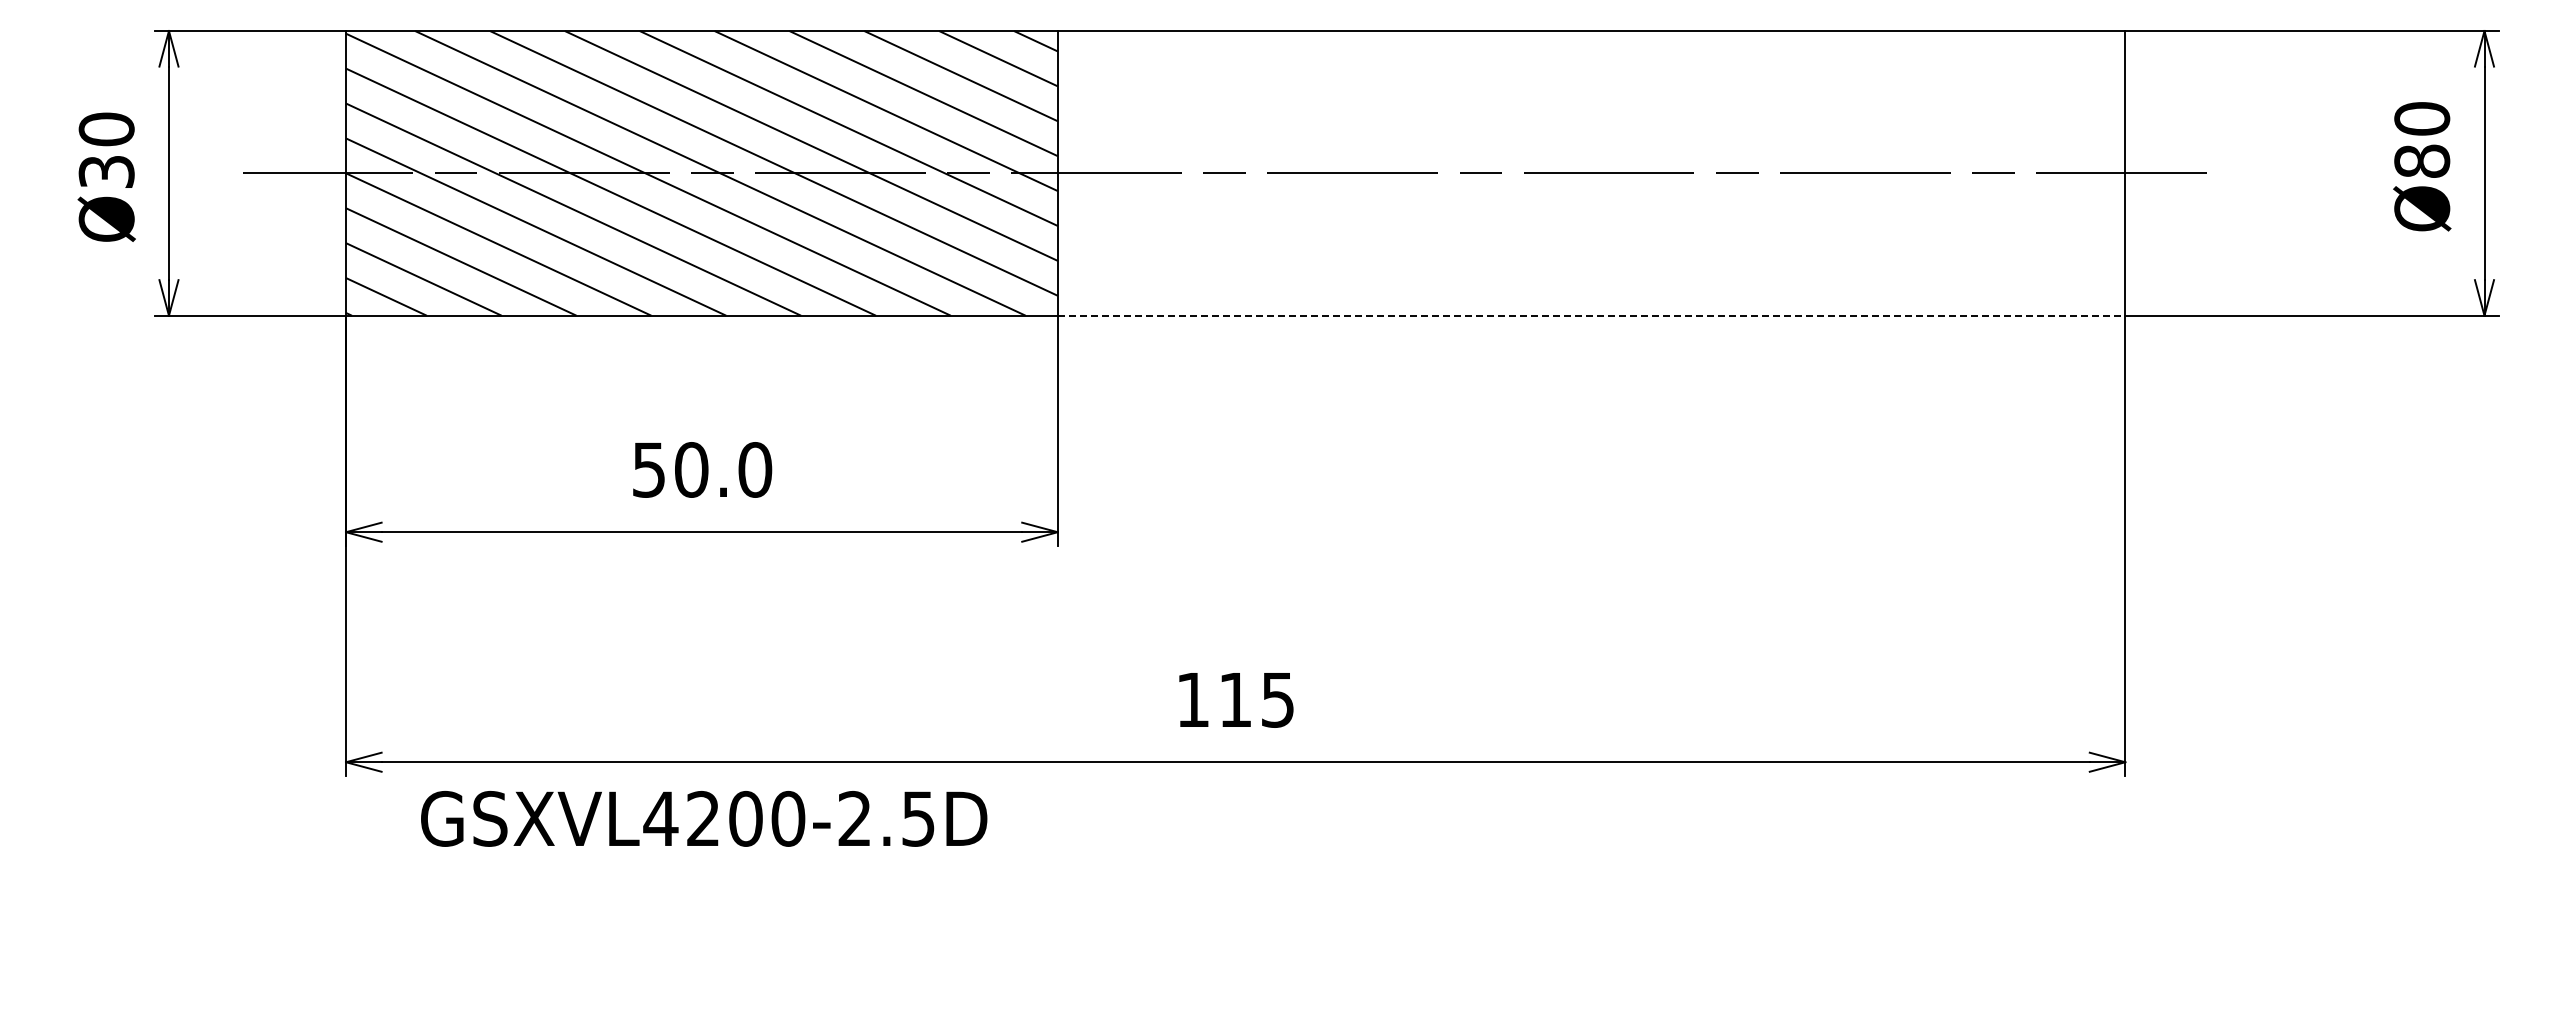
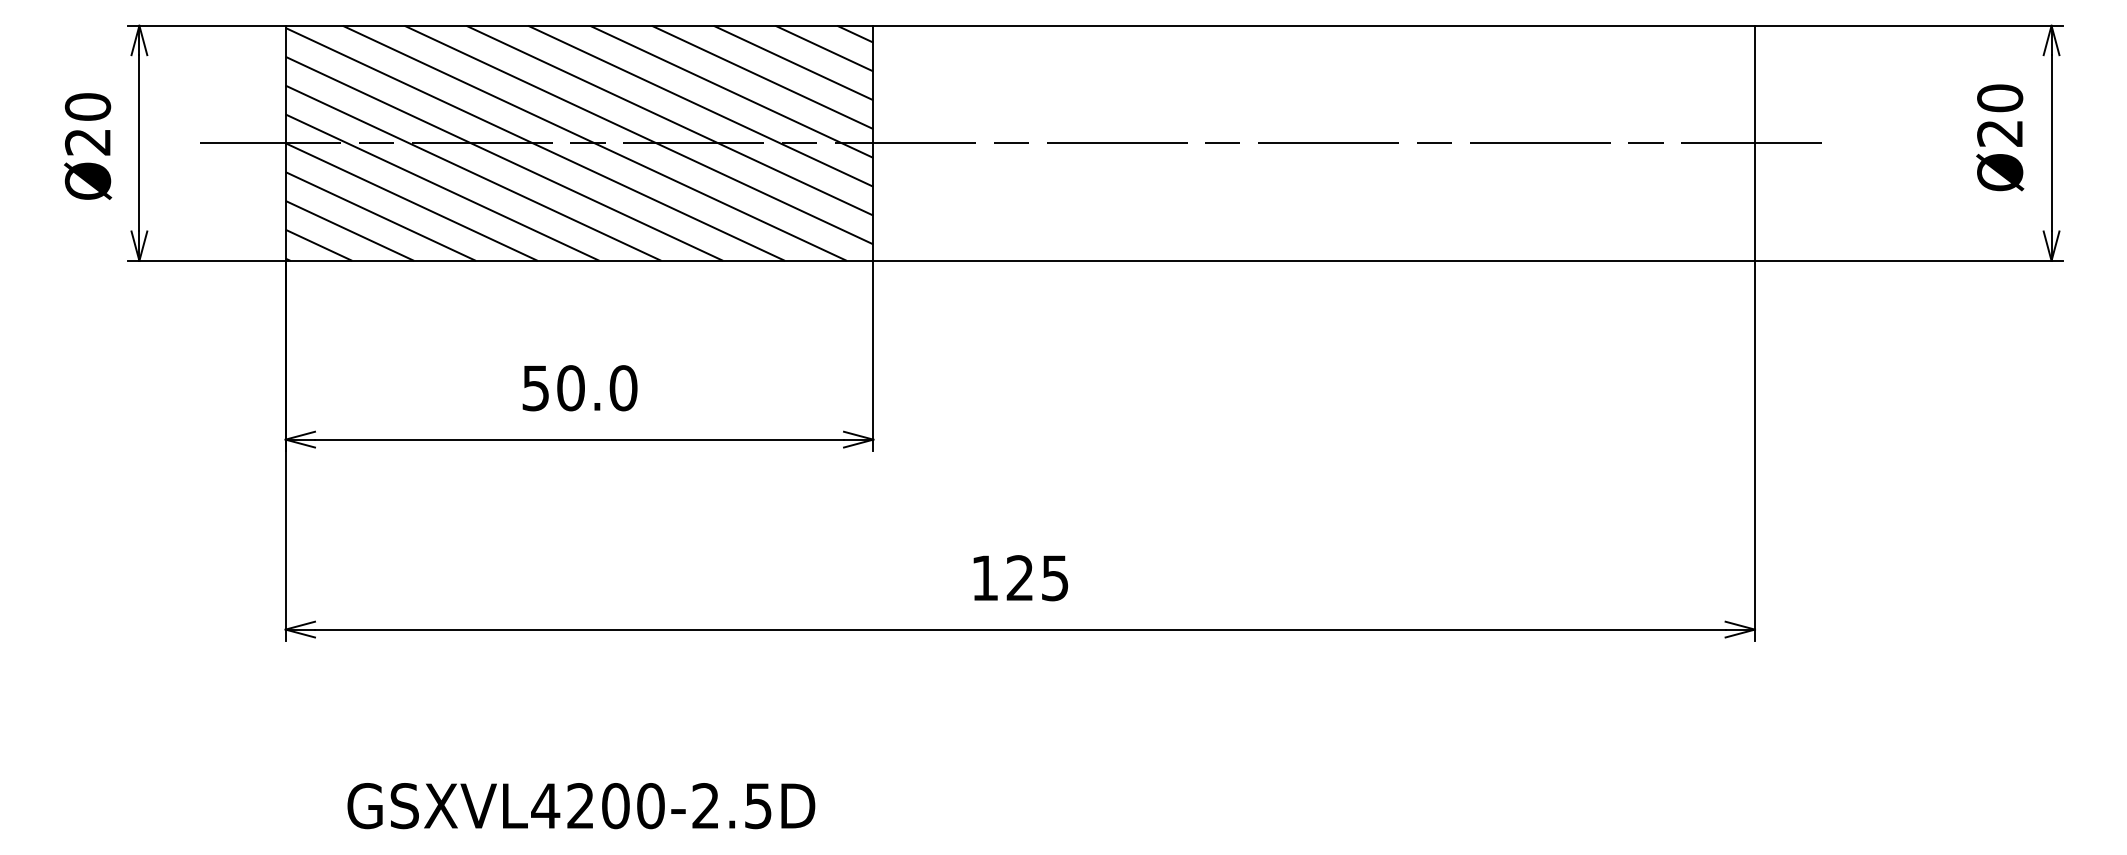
text: (2422, 160) -> (2000, 132), Ø80 -> Ø20
text: (106, 172) -> (87, 142), Ø30 -> Ø20
line: (1591, 315) -> (1314, 260), dashed -> solid
text: (1234, 699) -> (1019, 577), 115 -> 125
text: (704, 818) -> (581, 805), moved

